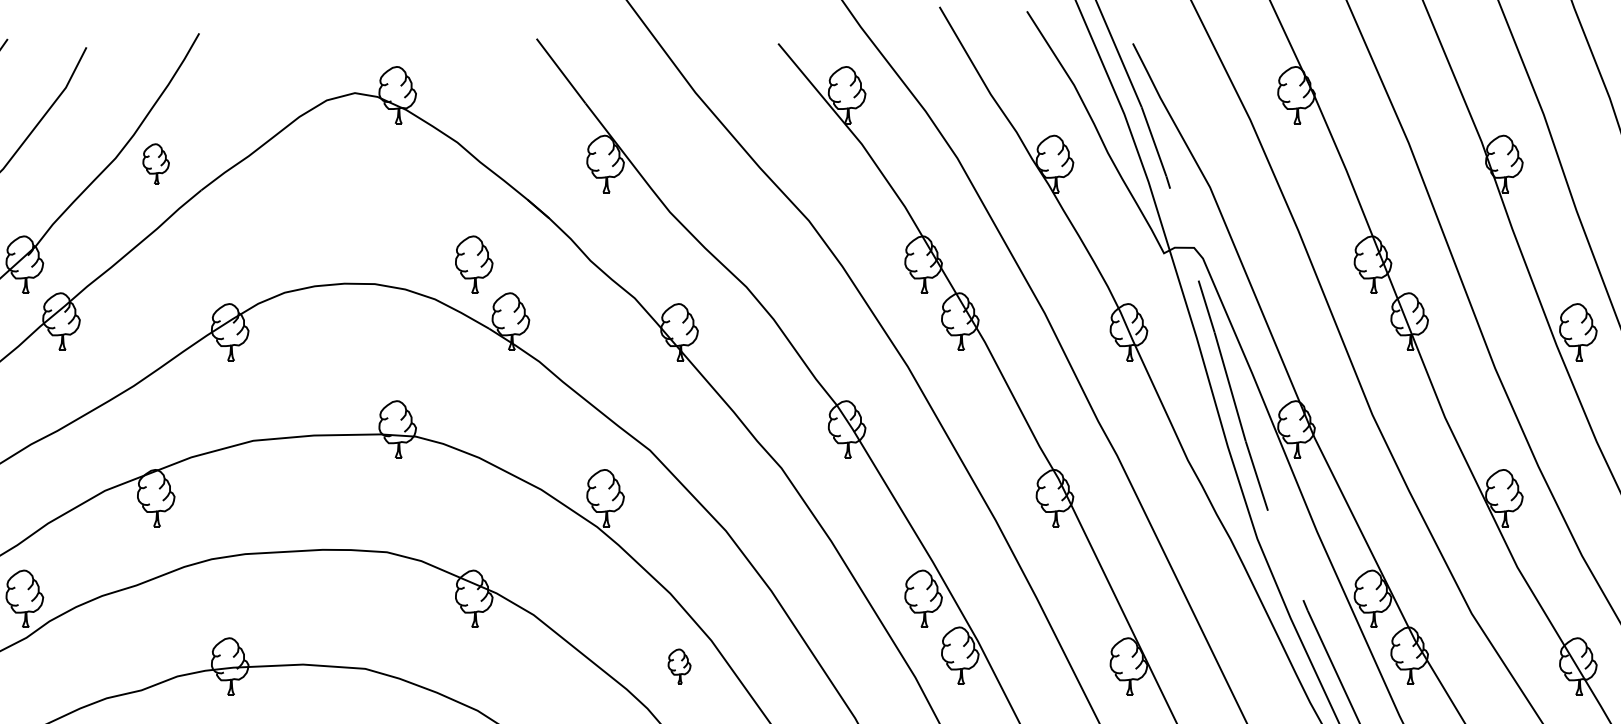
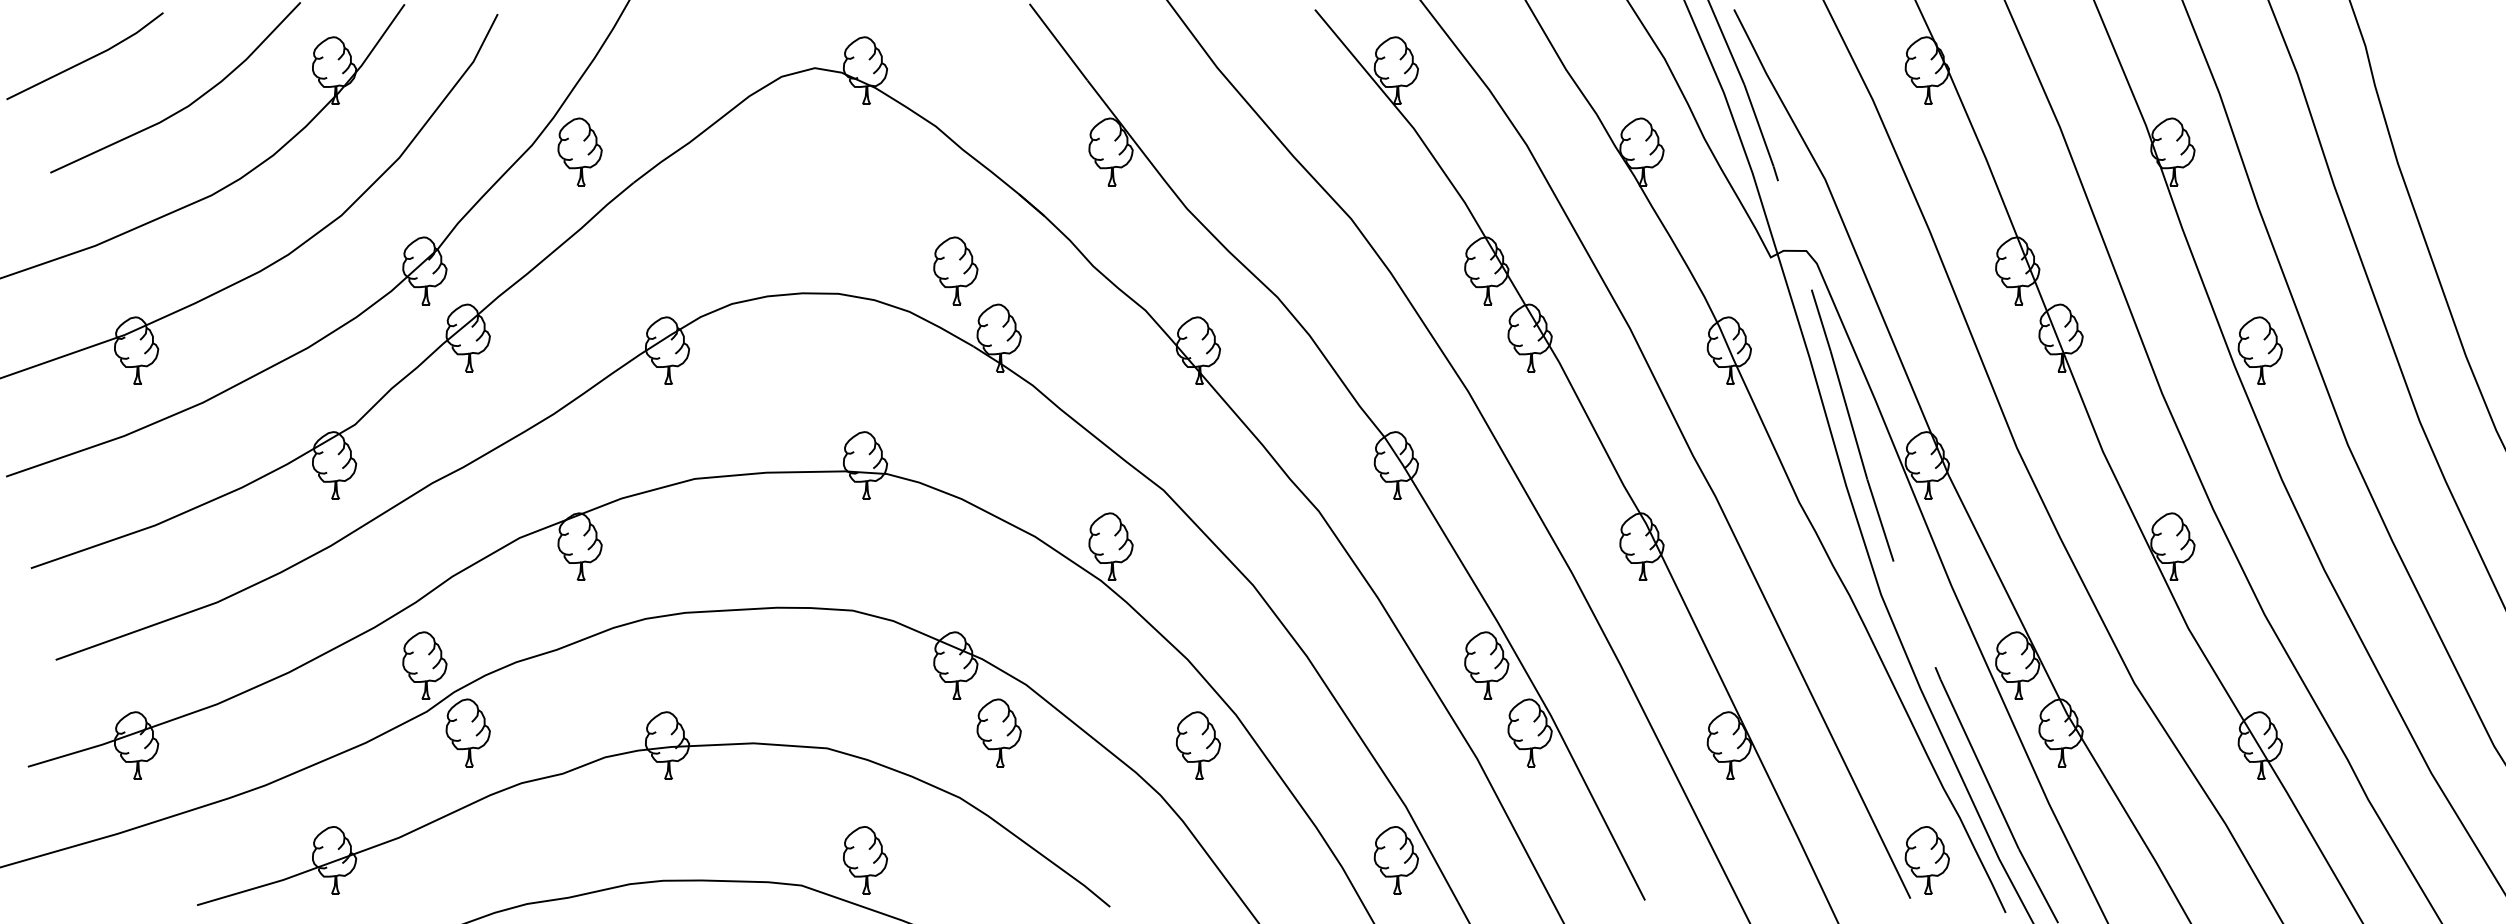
part: (155, 163) -> (579, 151), size x1.43
part: (60, 655) -> (467, 732), added
part: (510, 655) -> (998, 732), added
part: (679, 666) -> (1198, 745), size x1.67

